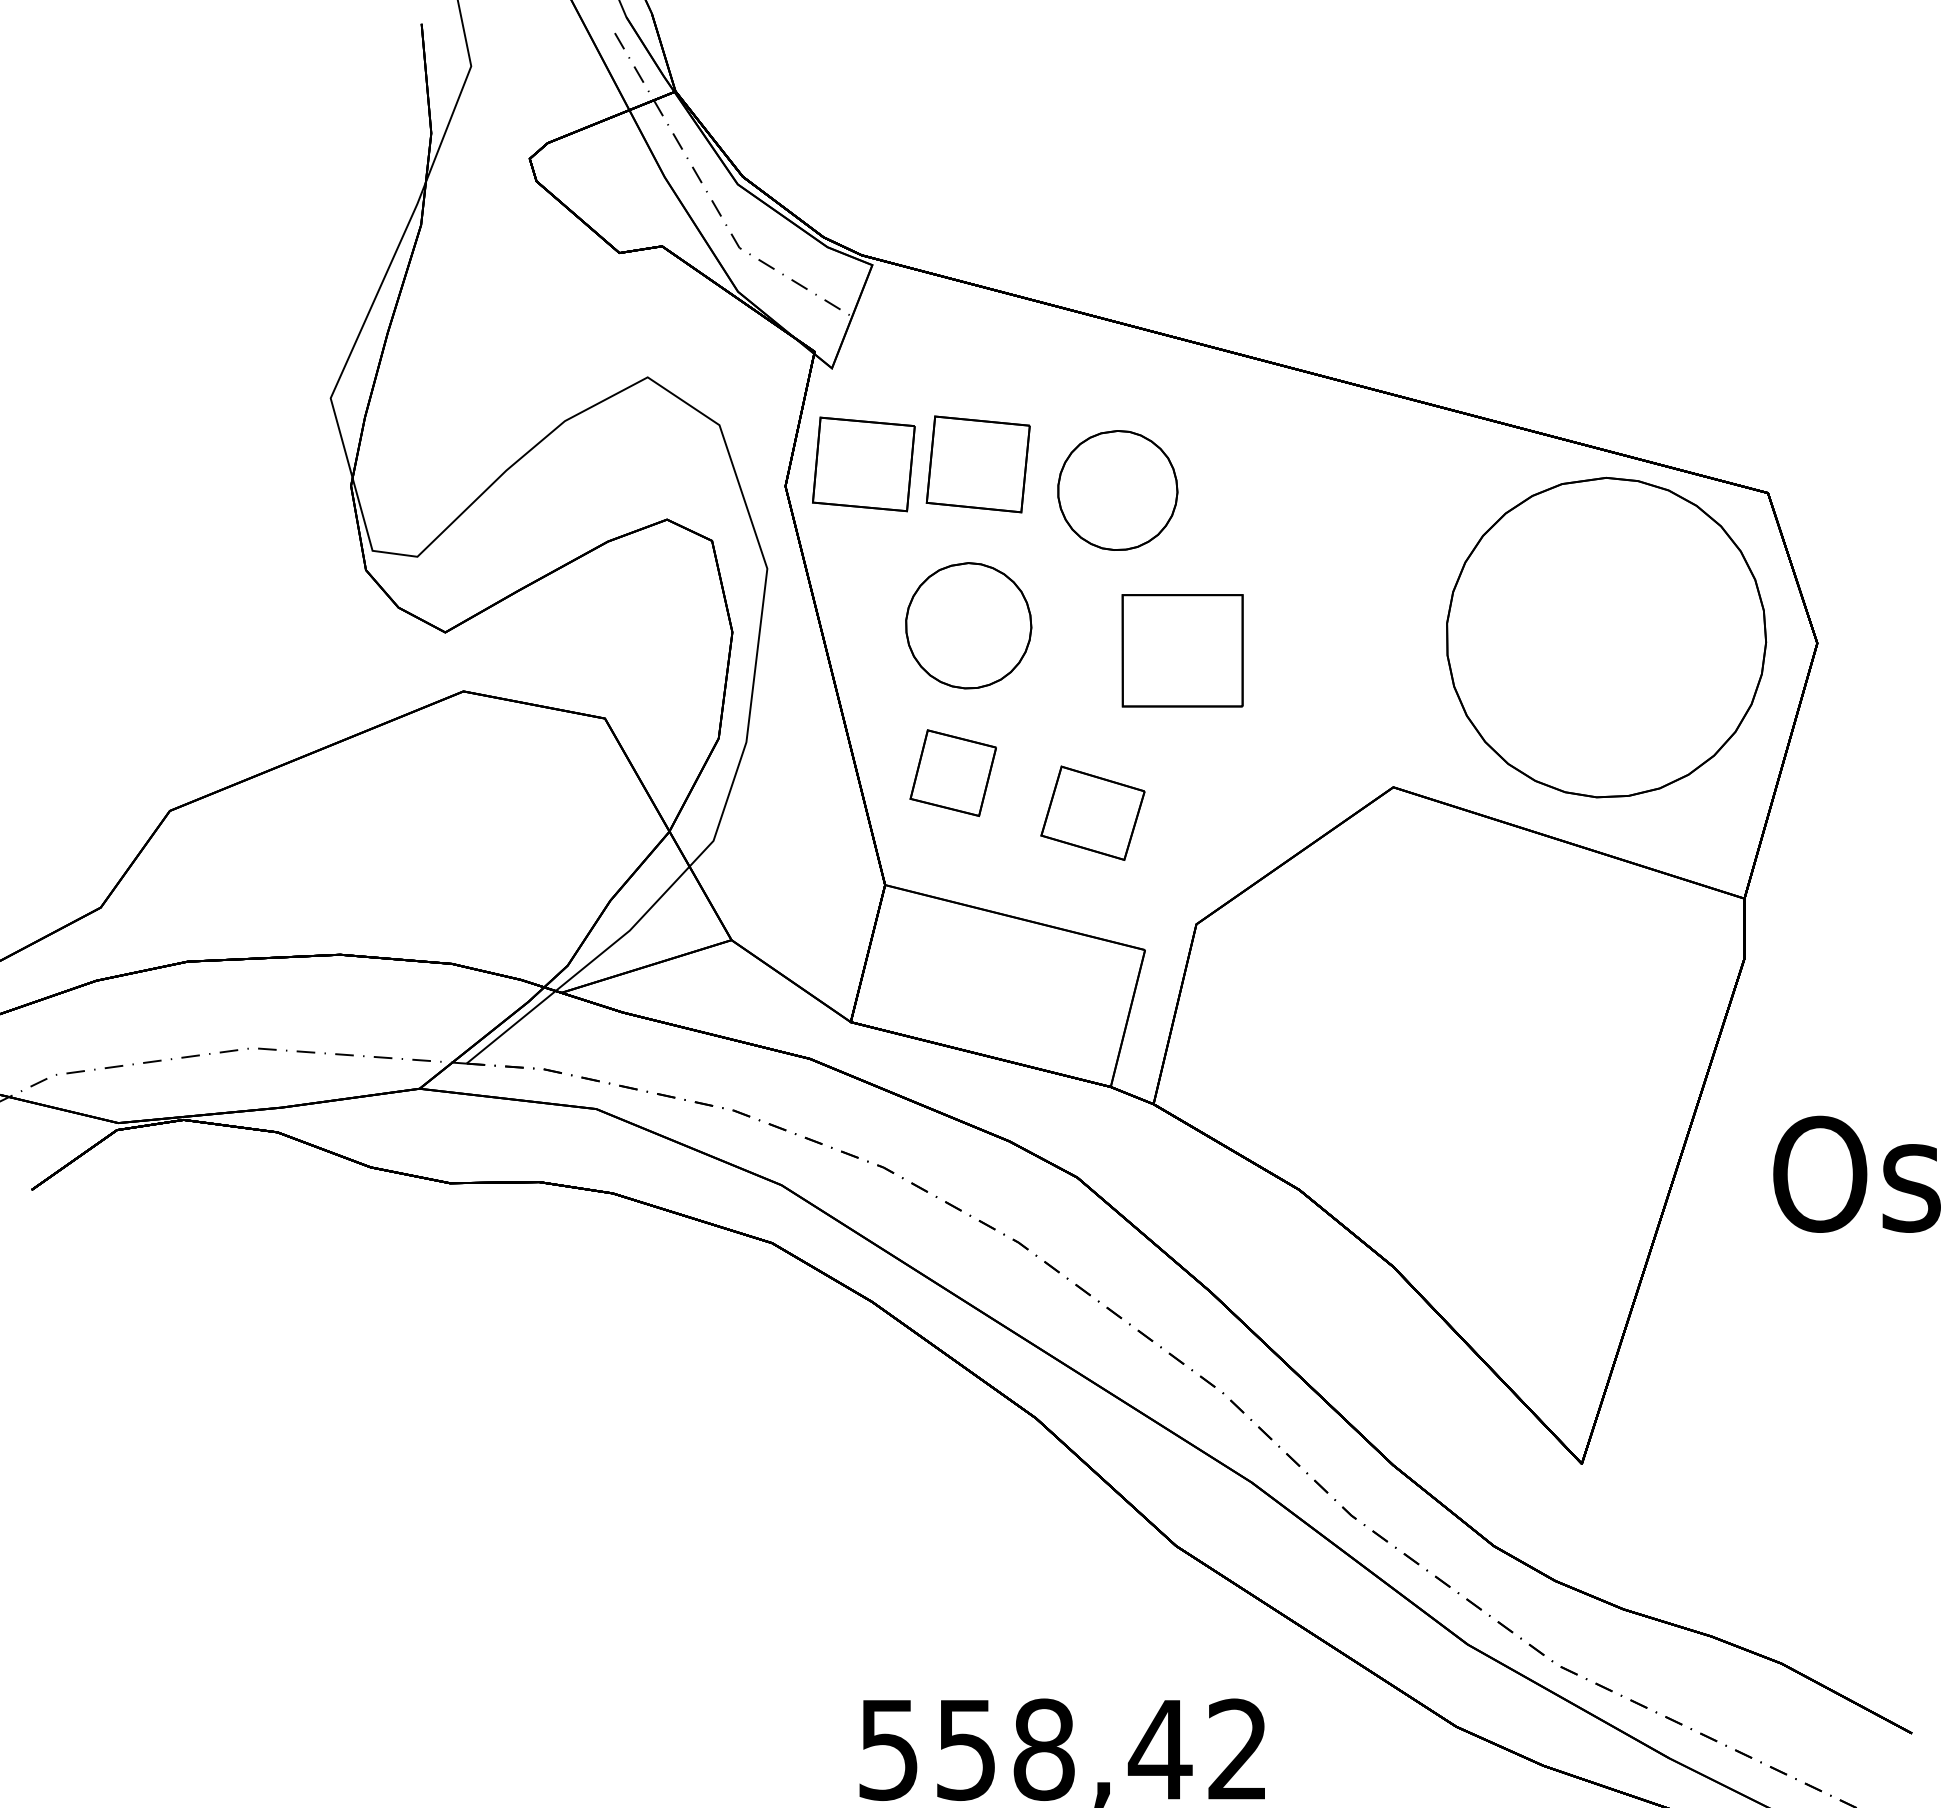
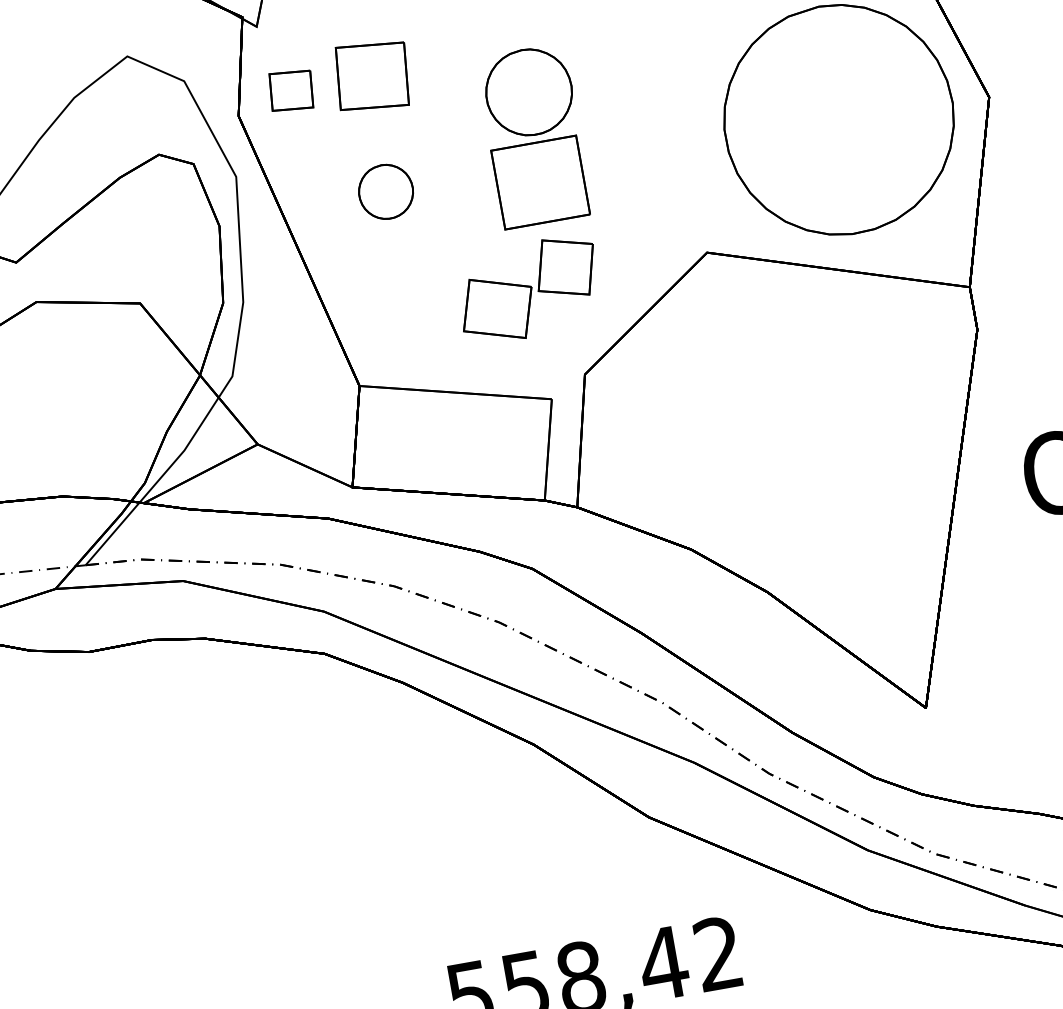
part: (863, 464) -> (291, 90), size x0.6
part: (1117, 490) -> (528, 92), moved
part: (968, 625) -> (385, 191), size x0.6
part: (952, 772) -> (565, 267), moved

